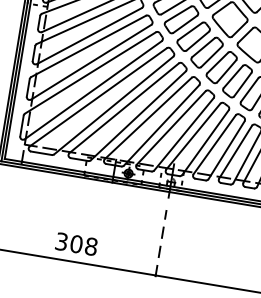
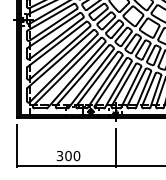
line: (160, 242) -> (115, 147), dashed -> solid
text: (90, 245) -> (76, 155), 308 -> 300

